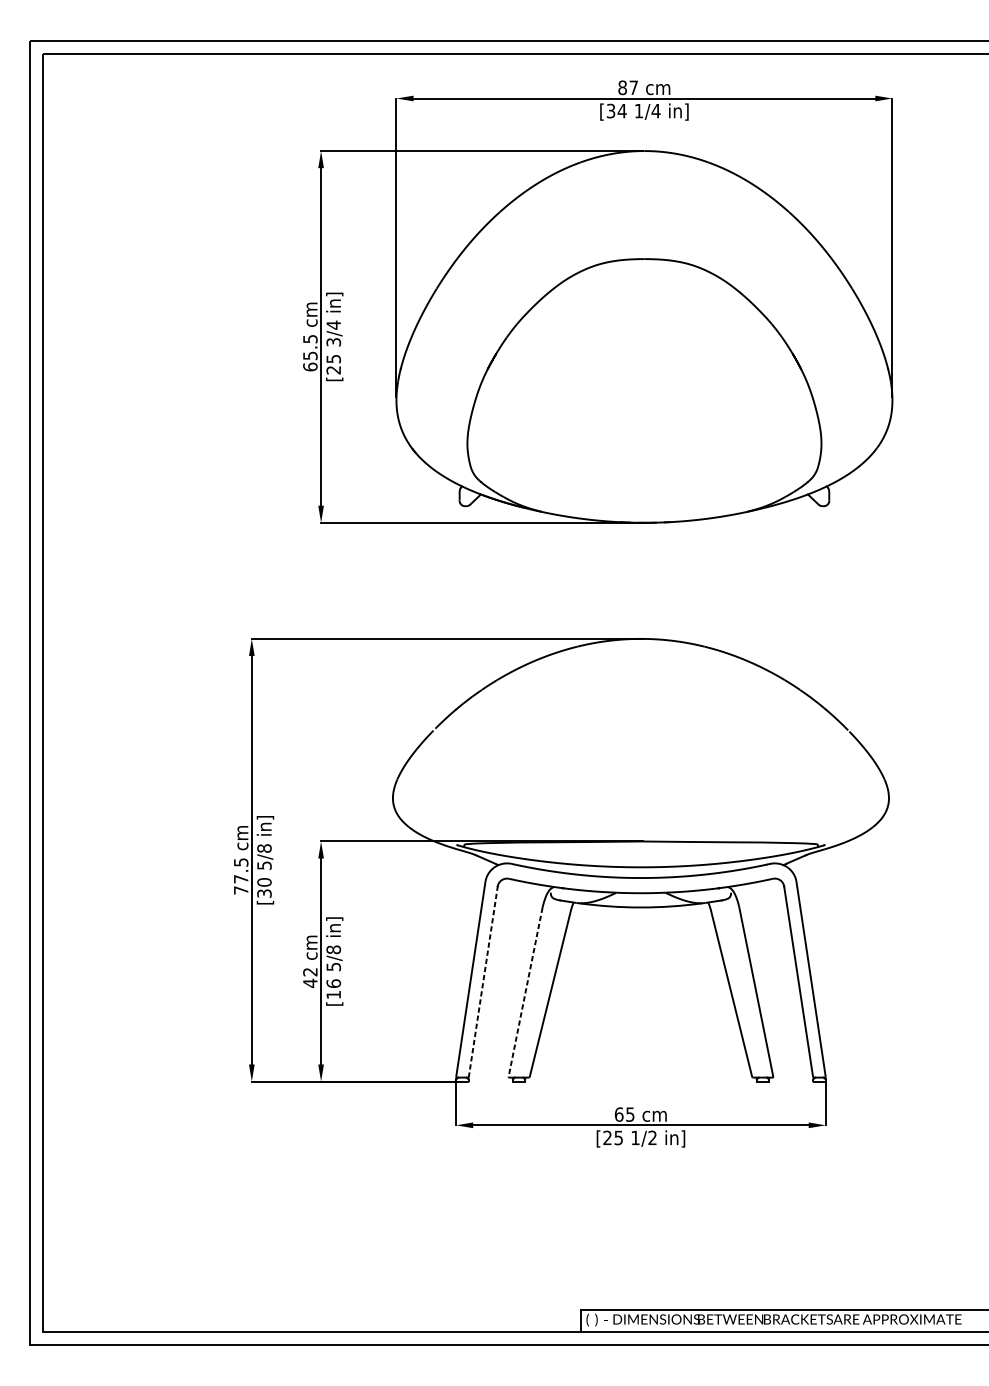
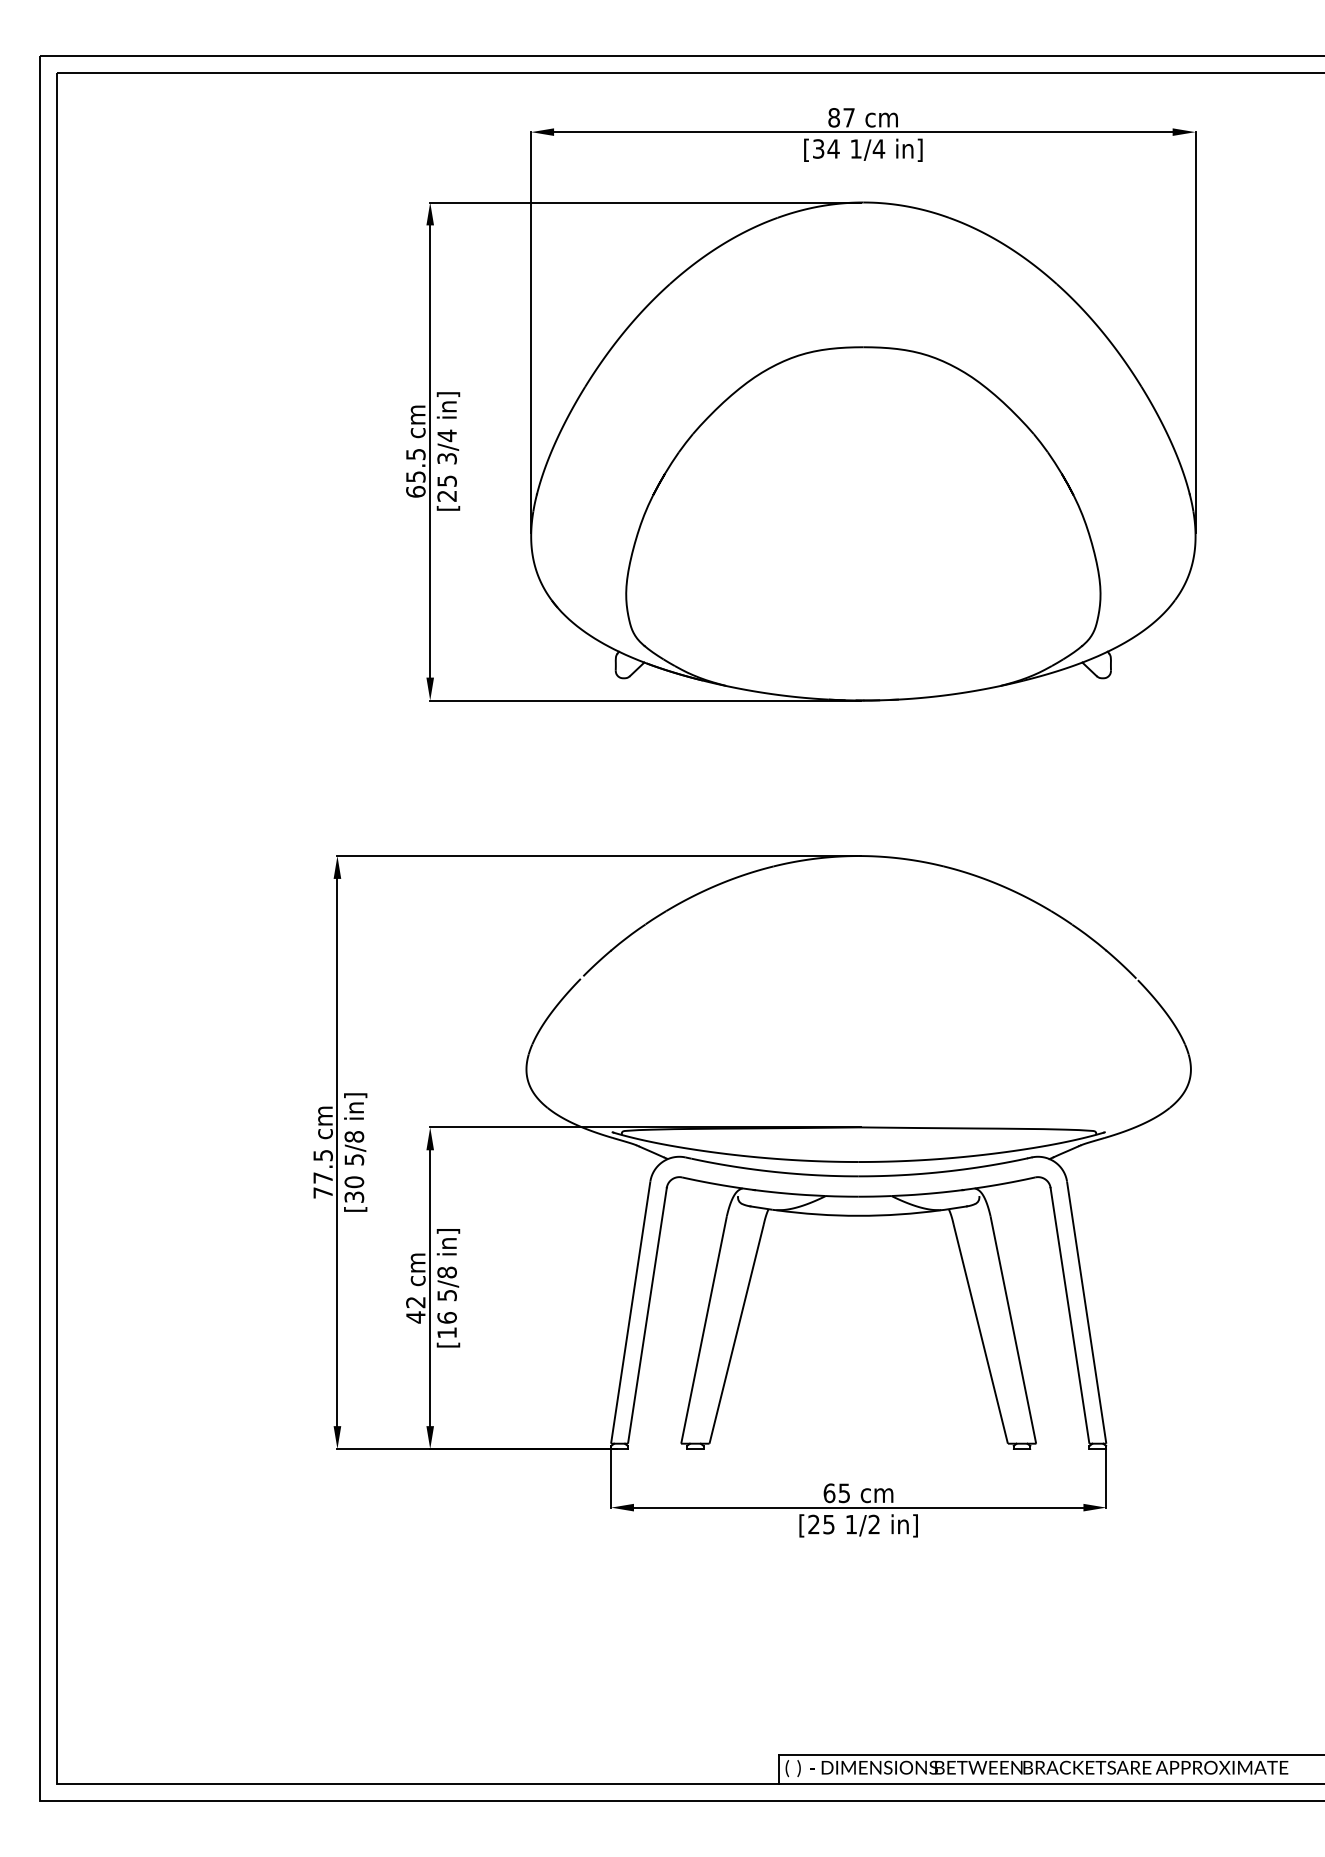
line: (483, 982) -> (647, 1316), dashed -> solid
line: (525, 993) -> (703, 1330), dashed -> solid

